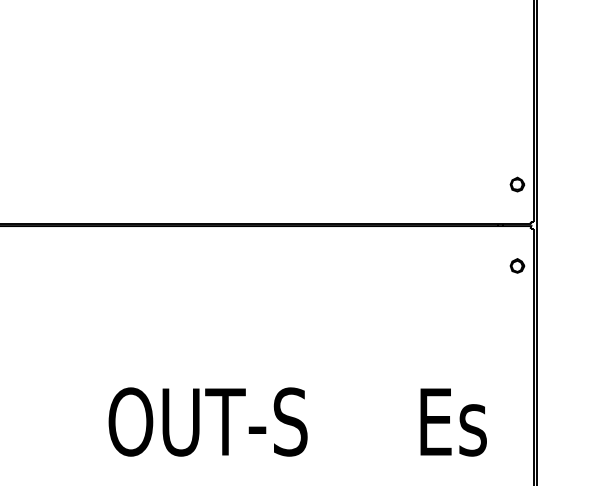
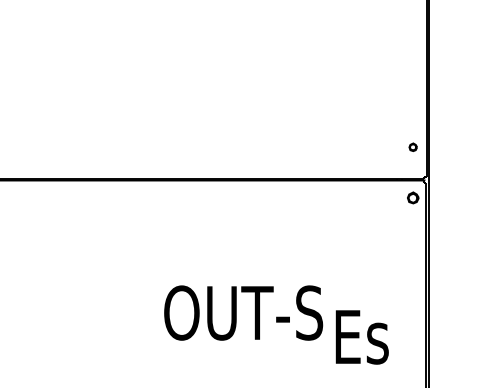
part: (517, 184) -> (413, 147), size x0.7
part: (517, 265) -> (413, 197), moved
text: (207, 421) -> (243, 312), moved

